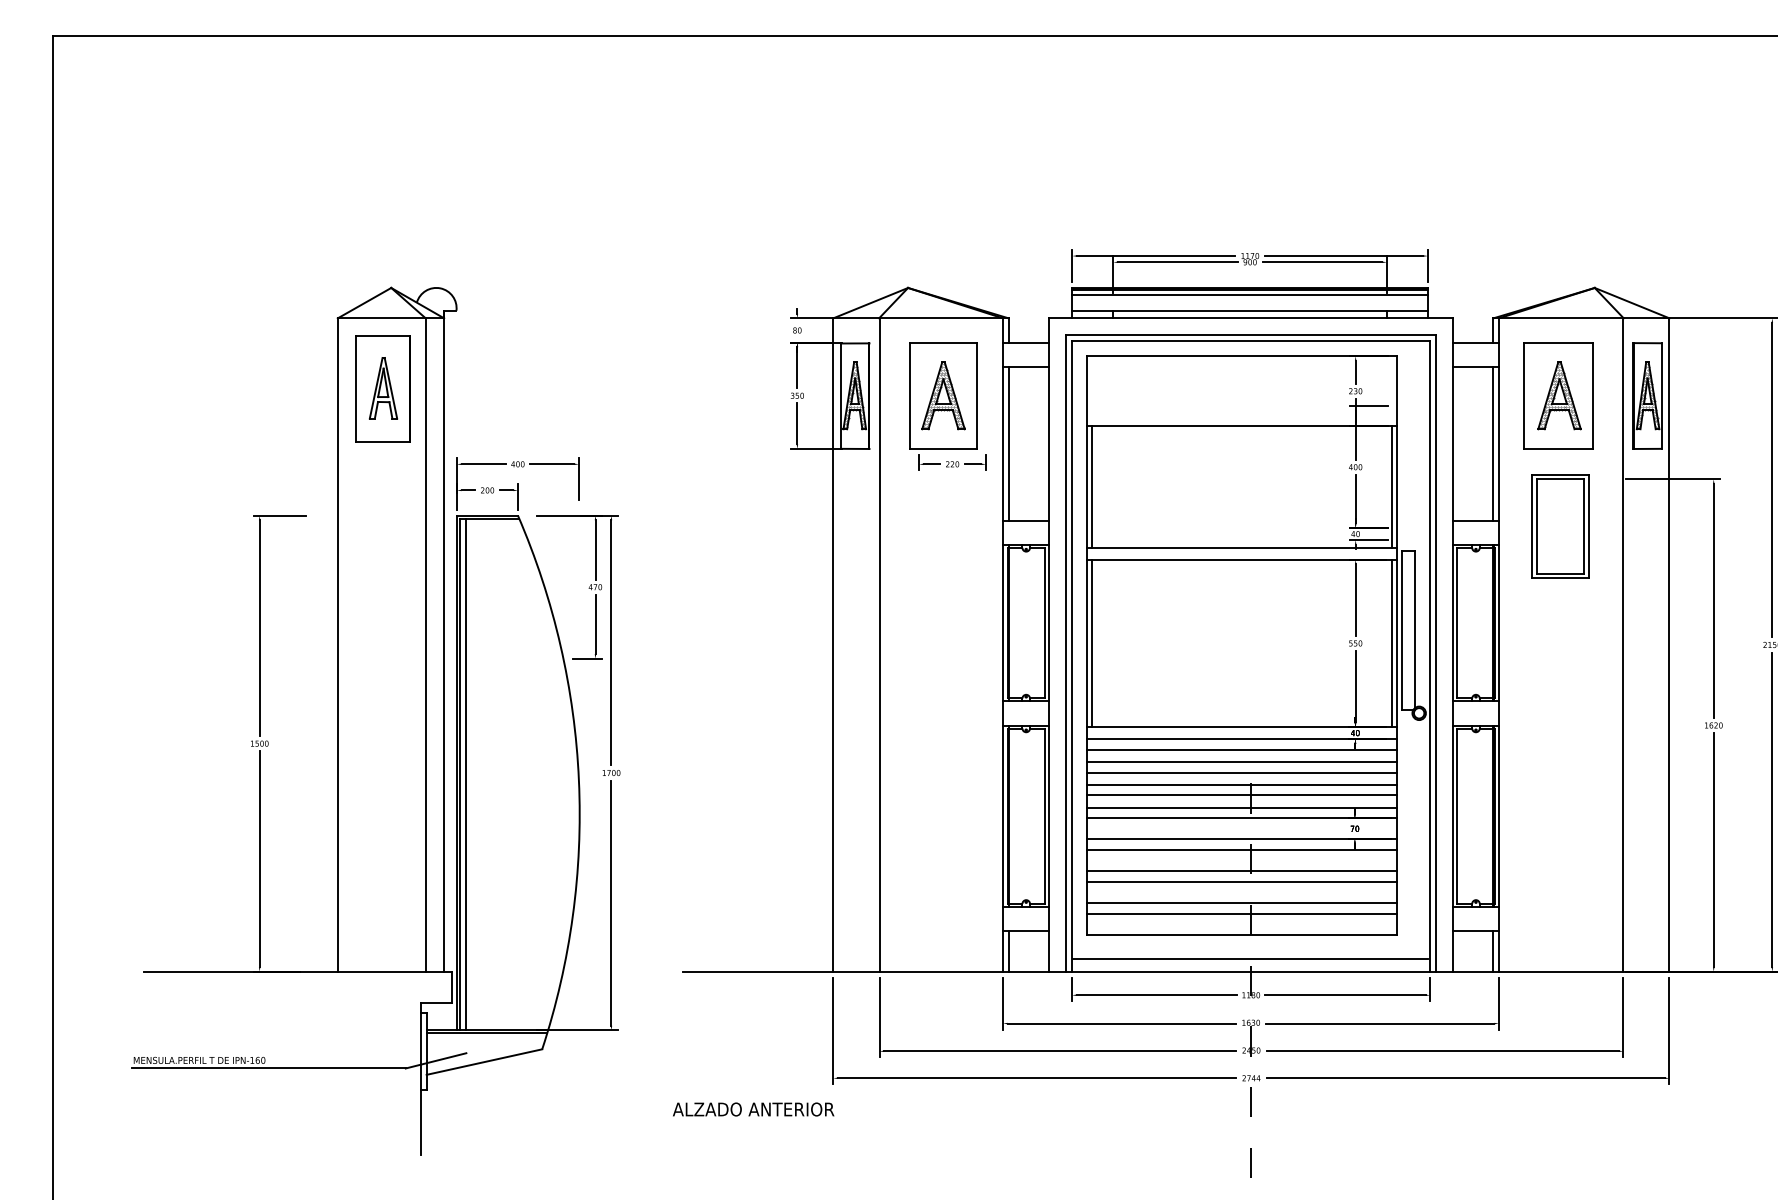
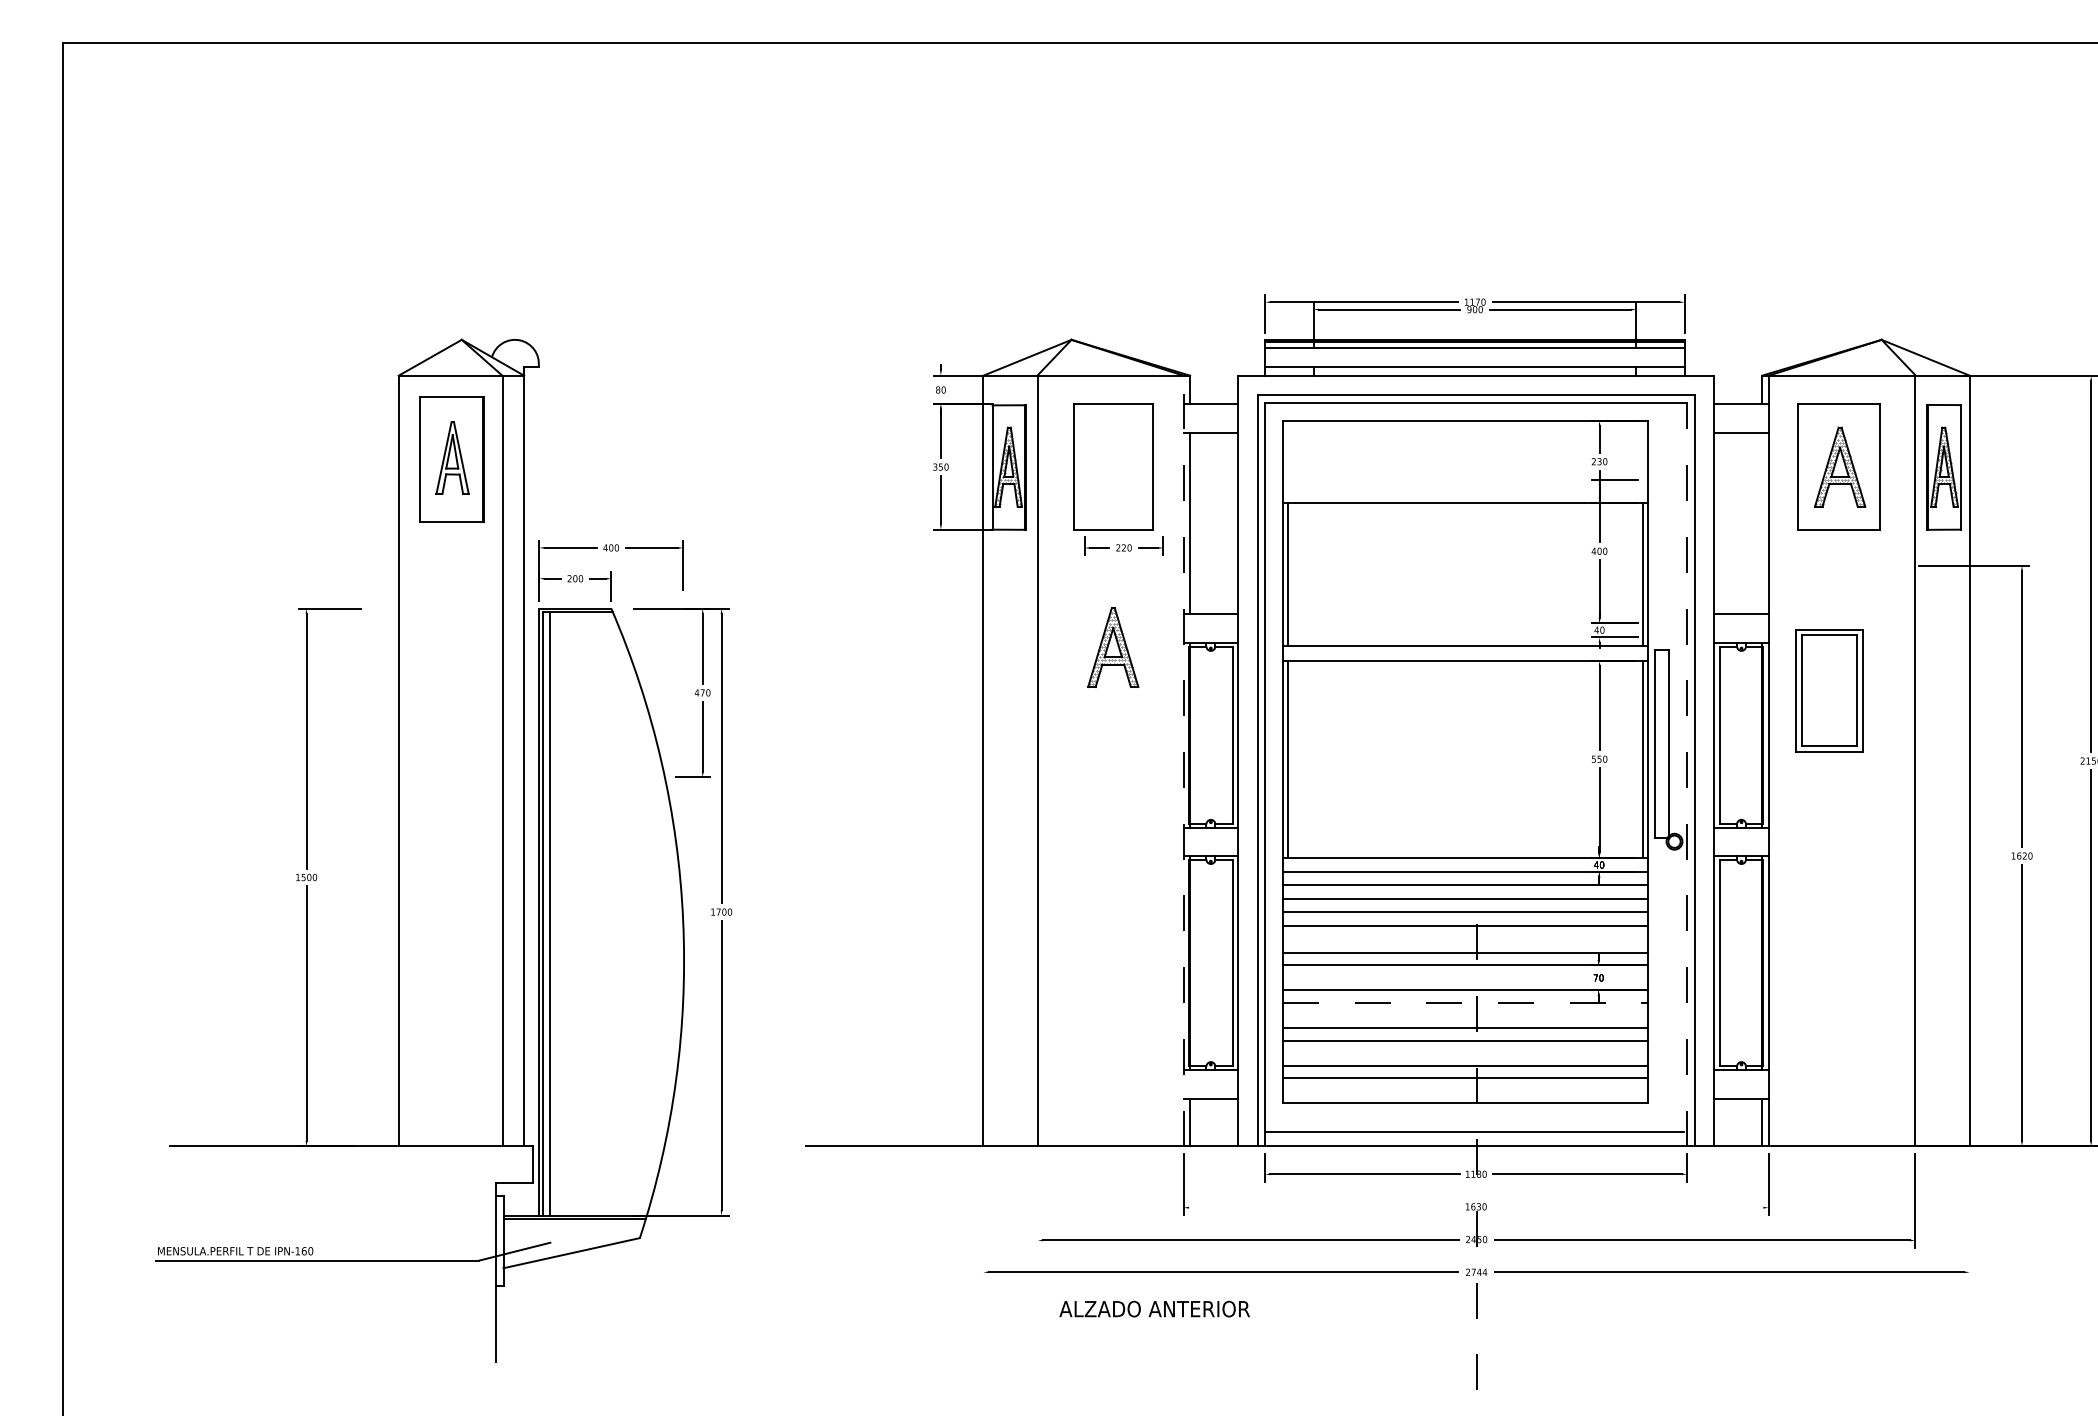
part: (943, 395) -> (1113, 647), moved
line: (1493, 443) -> (1762, 523), removed
part: (1560, 526) -> (1829, 690), moved
line: (1003, 644) -> (1184, 760), solid -> dashed
line: (1430, 655) -> (1687, 773), solid -> dashed
line: (1241, 795) -> (1464, 938), removed
line: (1241, 850) -> (1464, 1003), solid -> dashed
line: (879, 1017) -> (1037, 1200), removed
line: (1121, 1023) -> (1323, 1207), removed
line: (1379, 1023) -> (1627, 1207), removed
line: (833, 1030) -> (983, 1215), removed
line: (1669, 1030) -> (1969, 1215), removed
text: (753, 1109) -> (1154, 1309), moved

